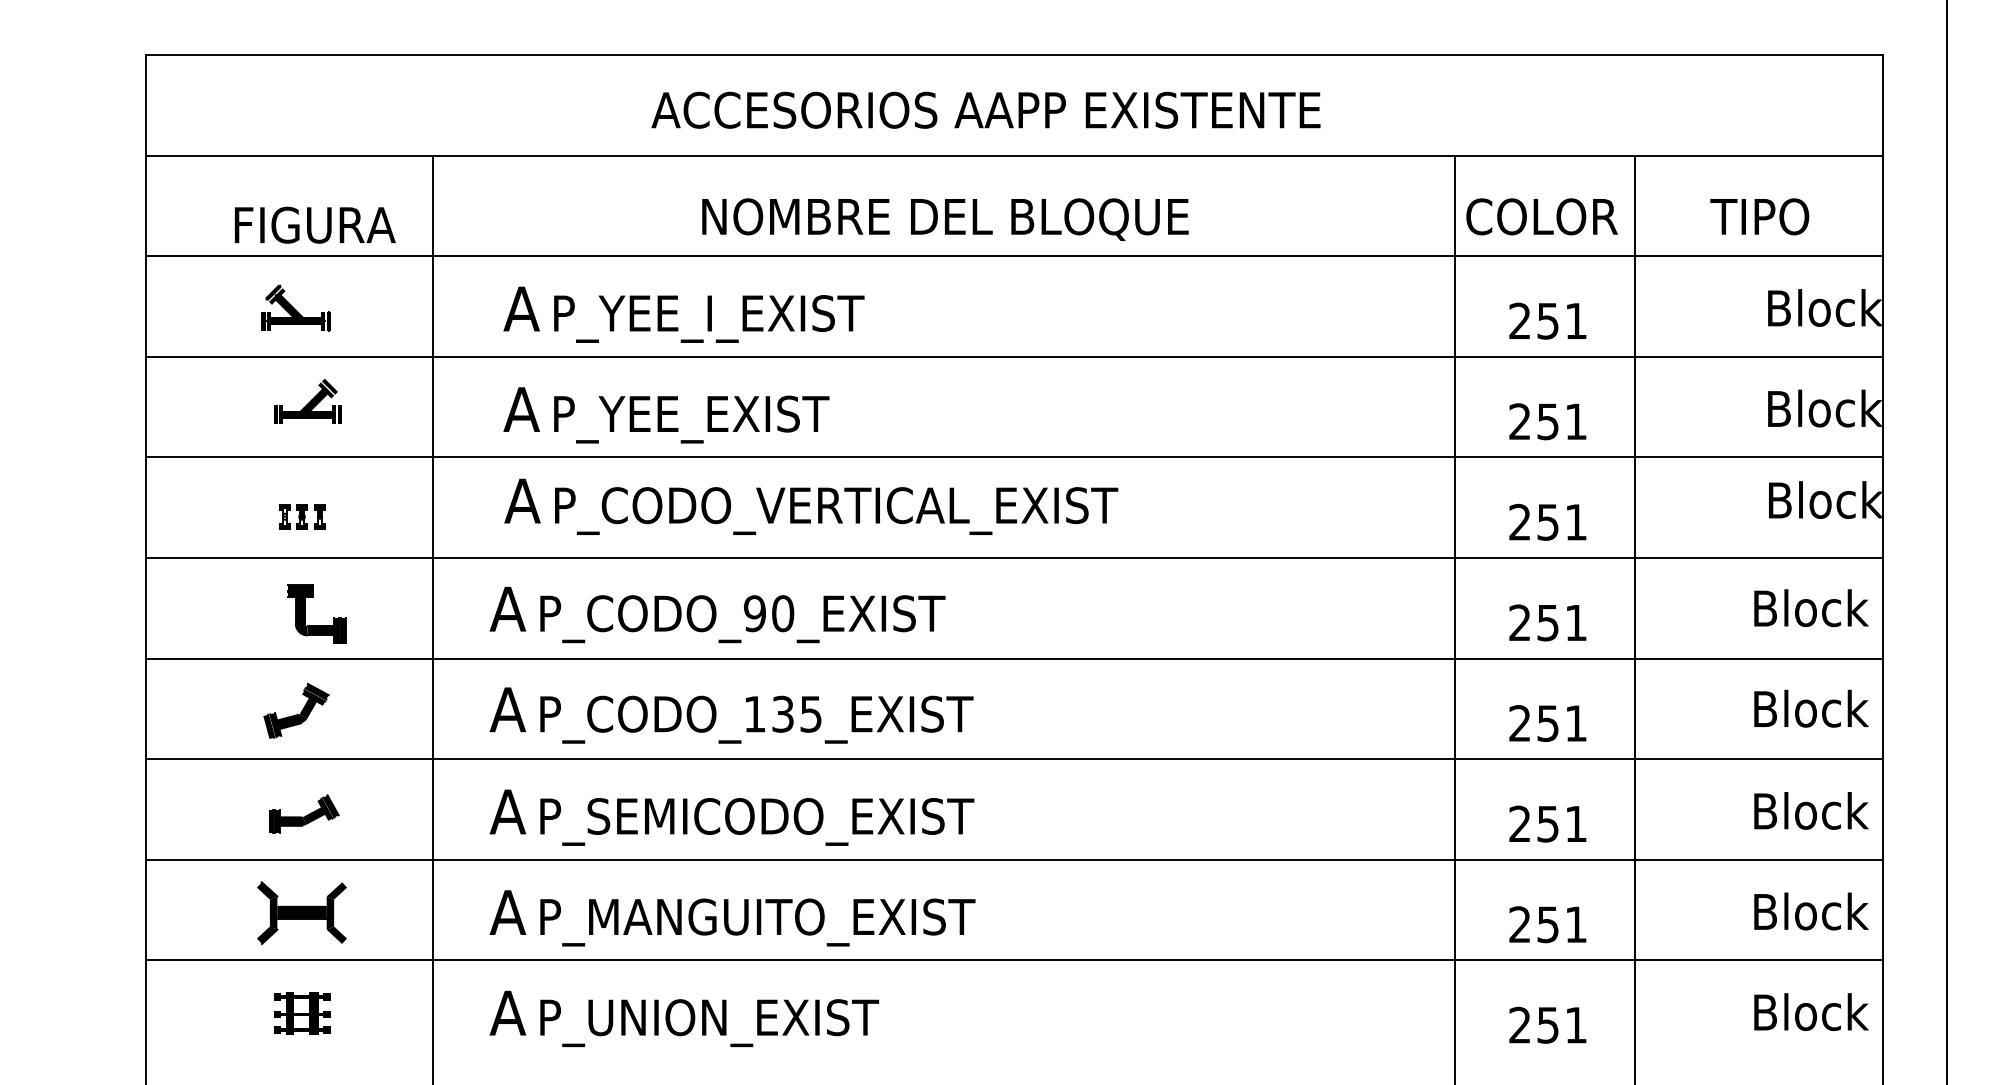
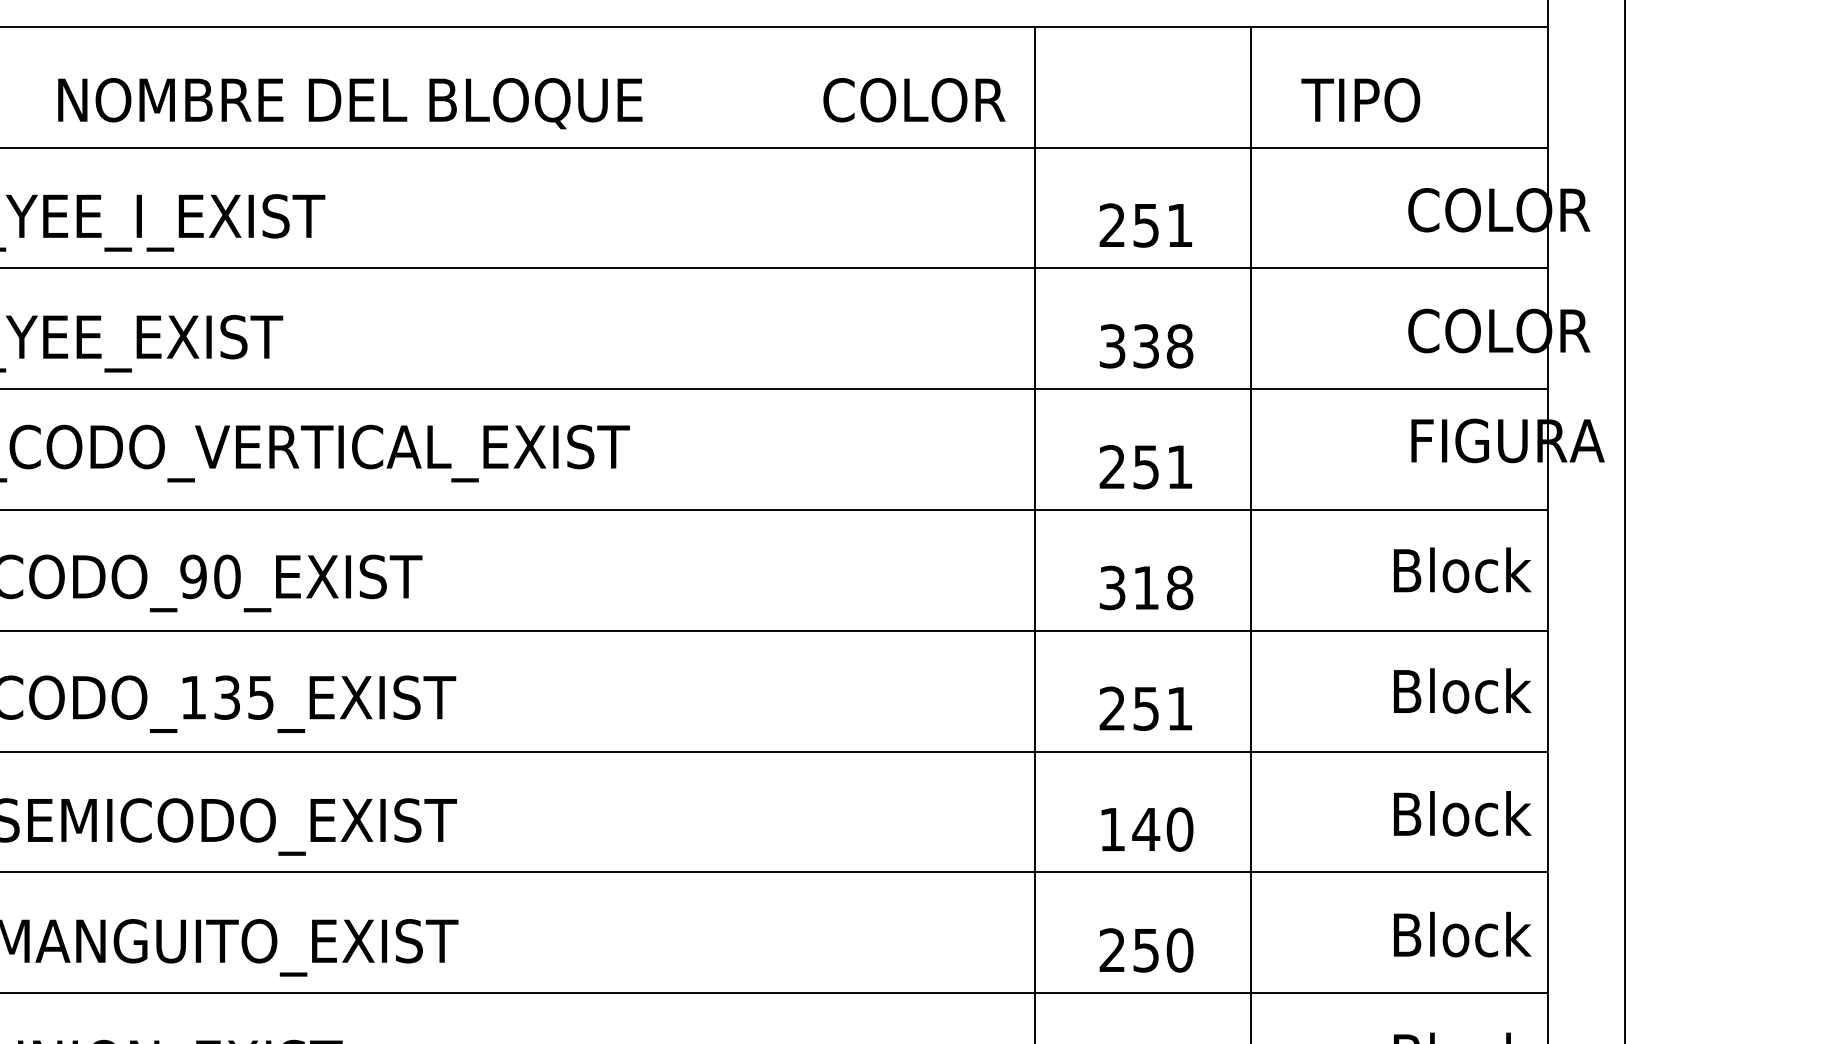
text: (1541, 216) -> (913, 99), moved
text: (1759, 216) -> (1360, 99), moved
text: (945, 219) -> (350, 103), moved
text: (1841, 307) -> (1498, 209), Block -> COLOR
text: (1841, 408) -> (1498, 330), Block -> COLOR
text: (1548, 421) -> (1146, 346), 251 -> 338
text: (1851, 499) -> (1510, 439), Block -> FIGURA
text: (1548, 622) -> (1146, 587), 251 -> 318
text: (1548, 823) -> (1146, 828), 251 -> 140
text: (1576, 924) -> (1180, 950), 251 -> 250

